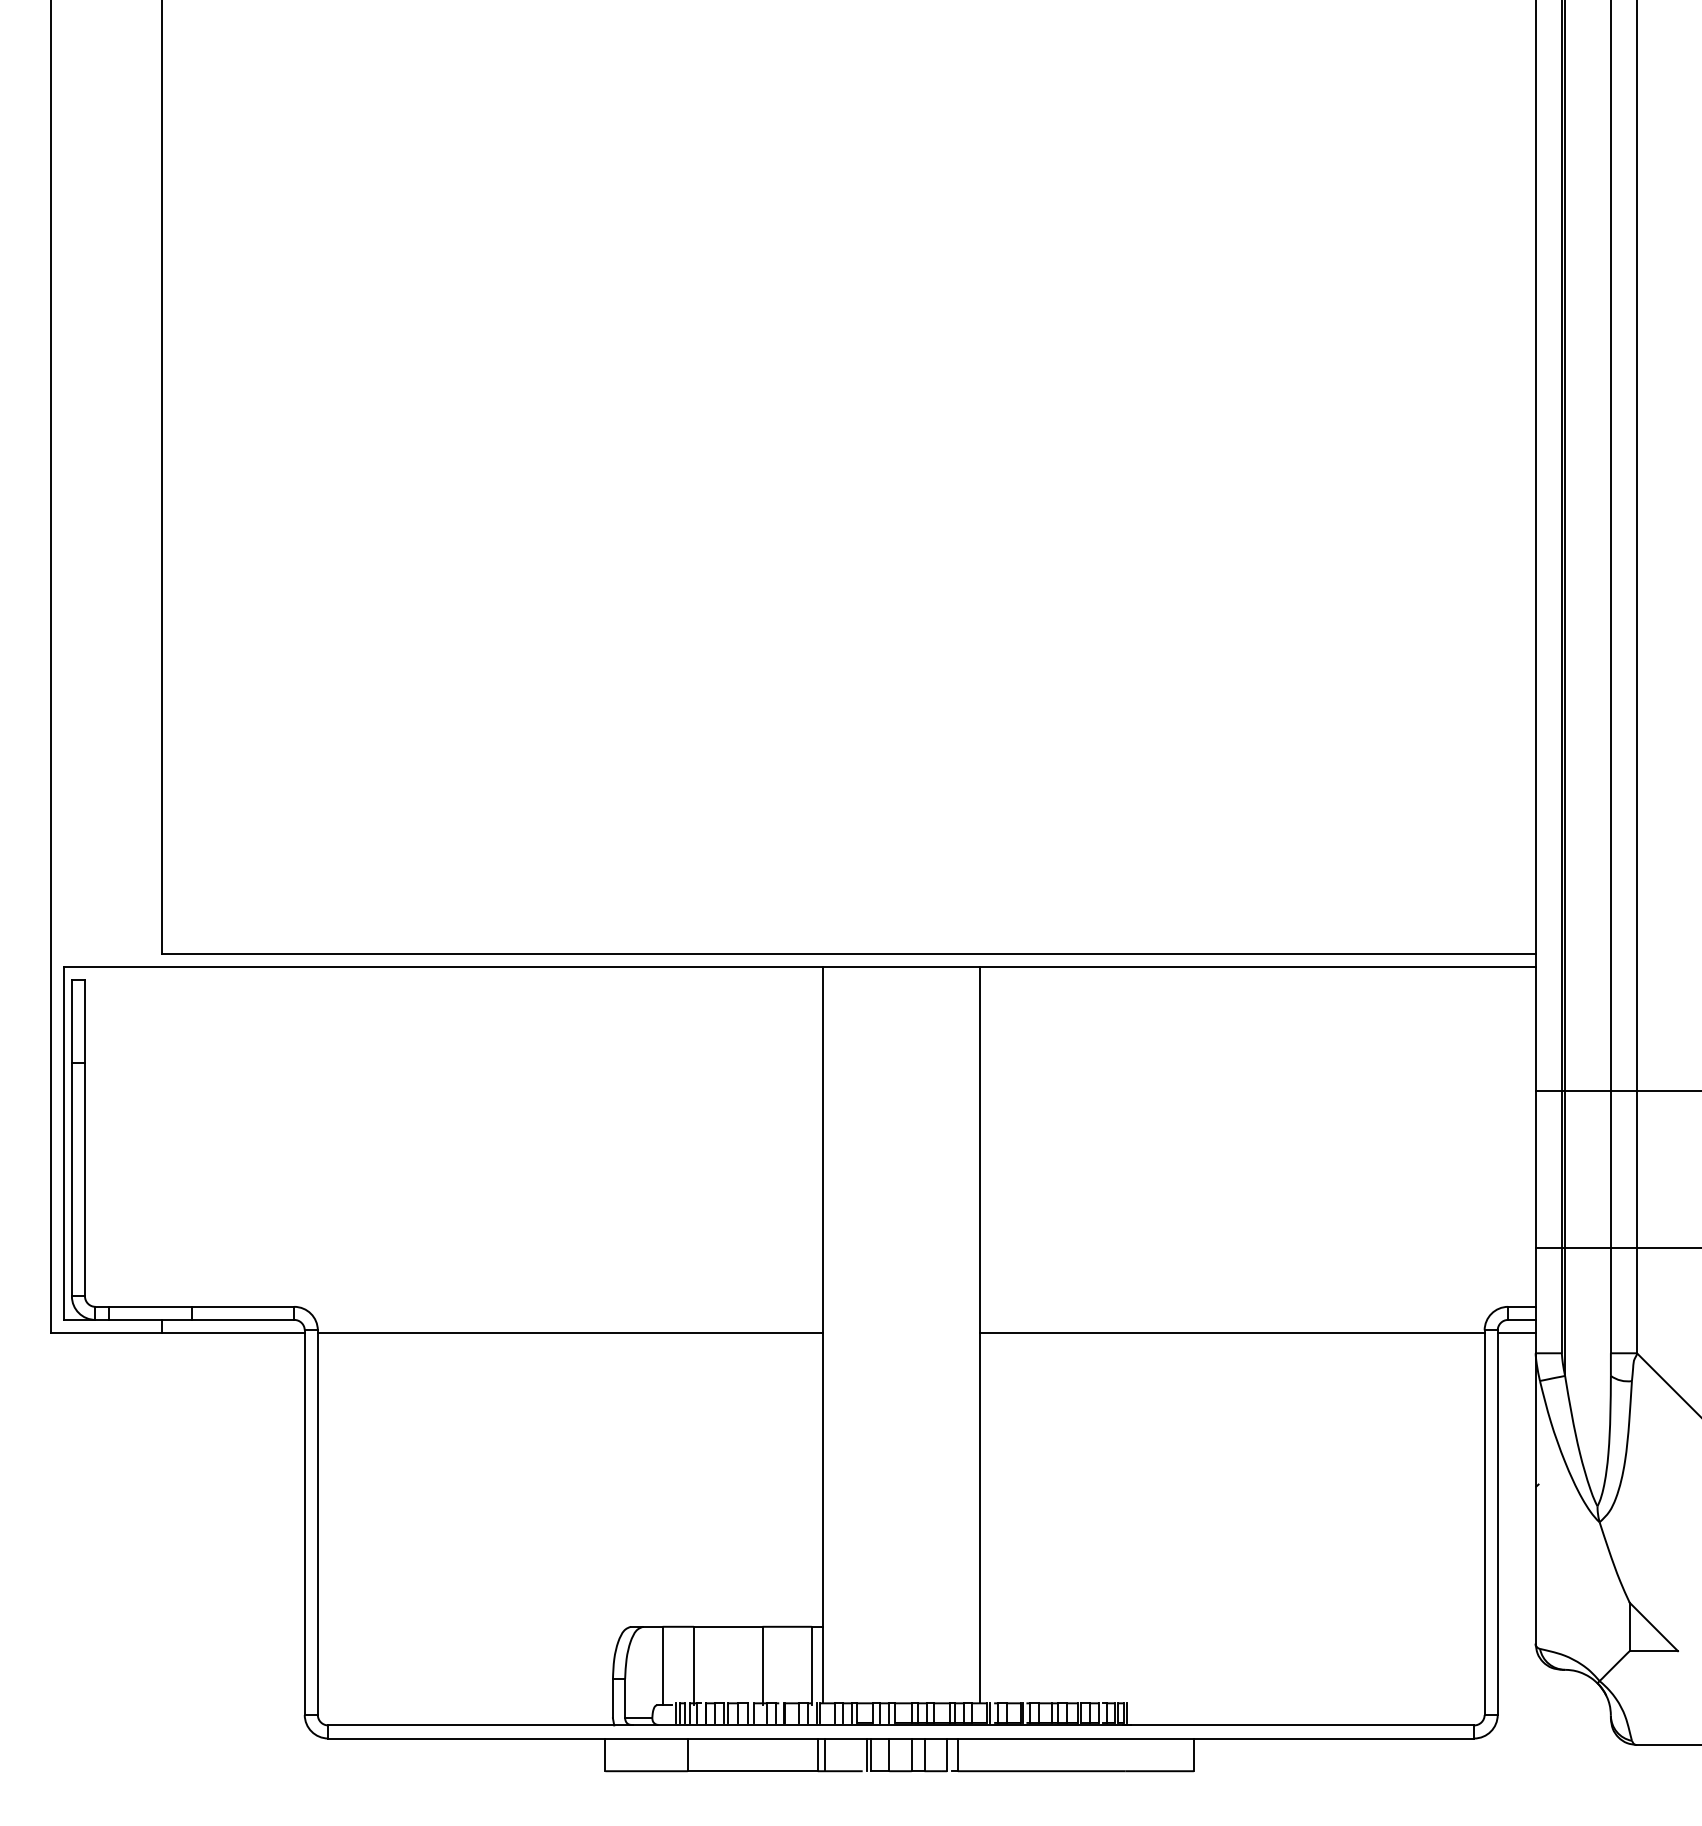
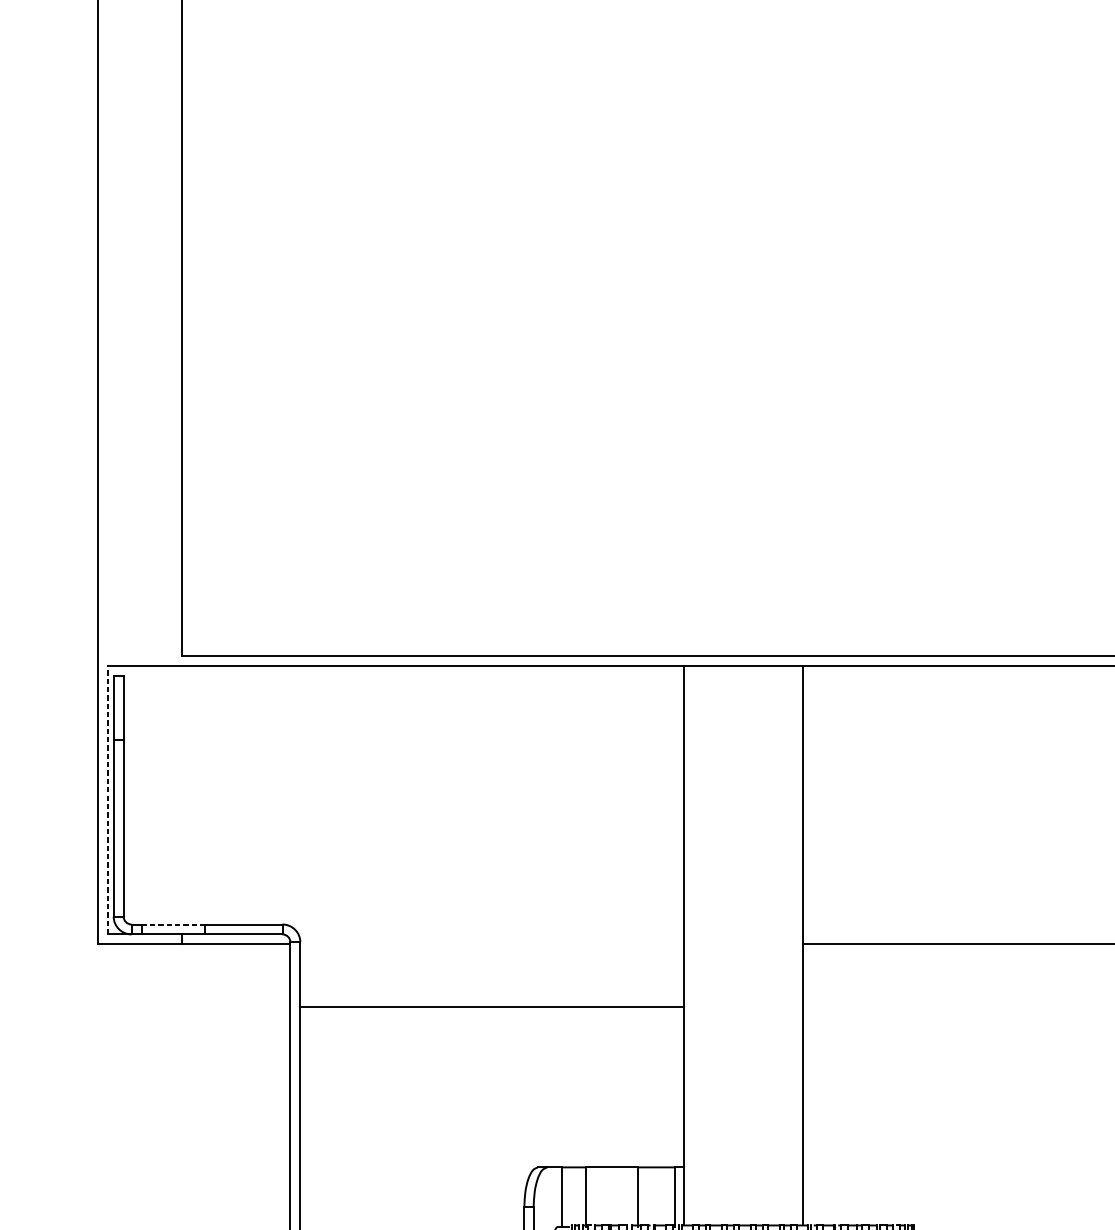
line: (64, 1143) -> (108, 800), solid -> dashed
line: (150, 1306) -> (173, 924), solid -> dashed
line: (569, 1333) -> (491, 1006), moved

